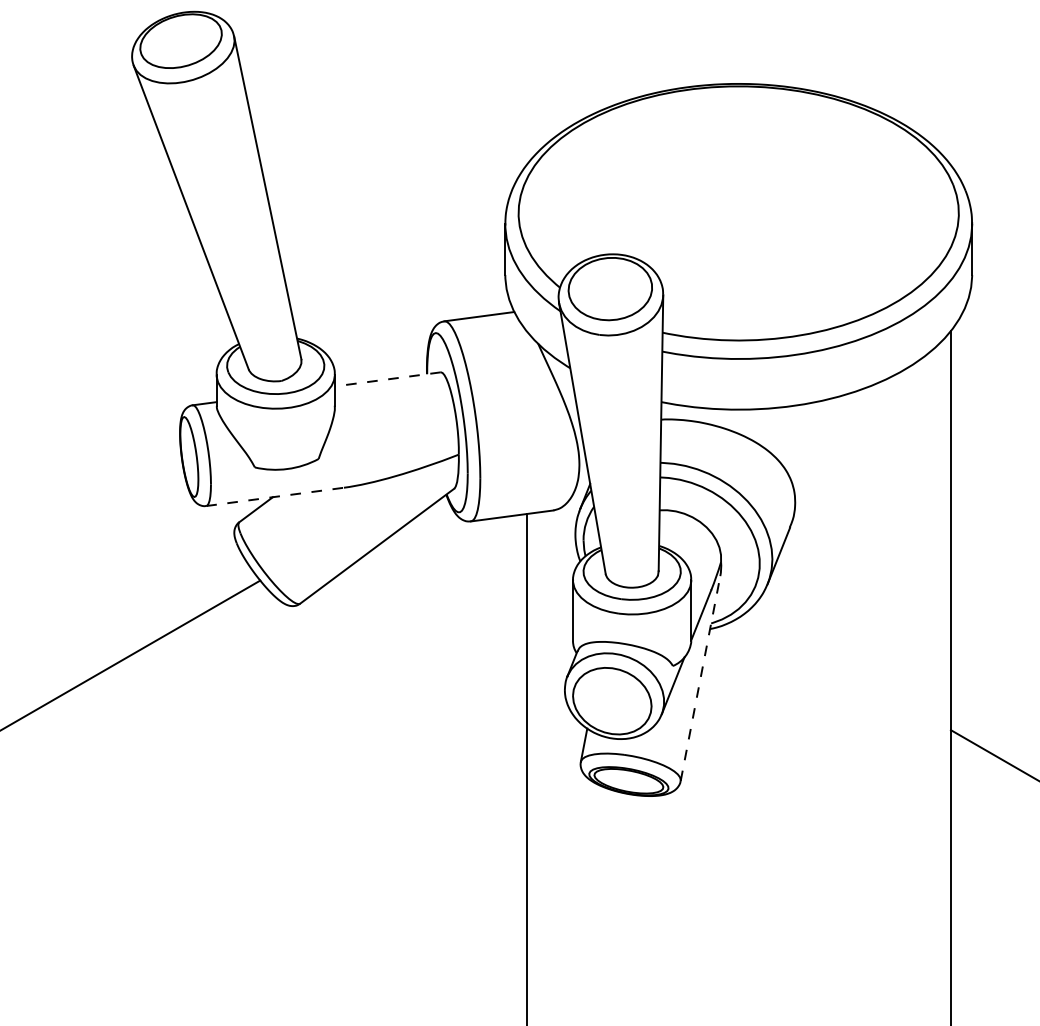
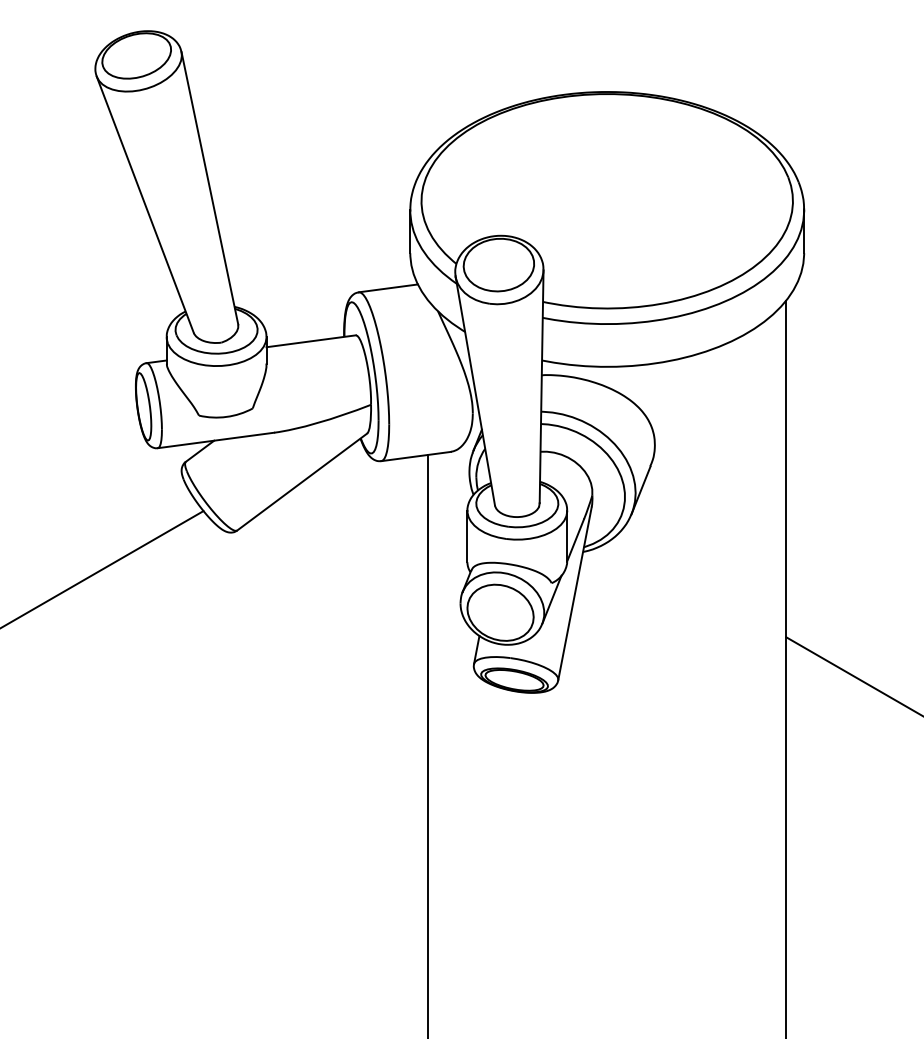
line: (387, 379) -> (310, 341), dashed -> solid
line: (275, 496) -> (216, 440), dashed -> solid
line: (701, 678) -> (575, 593), dashed -> solid

